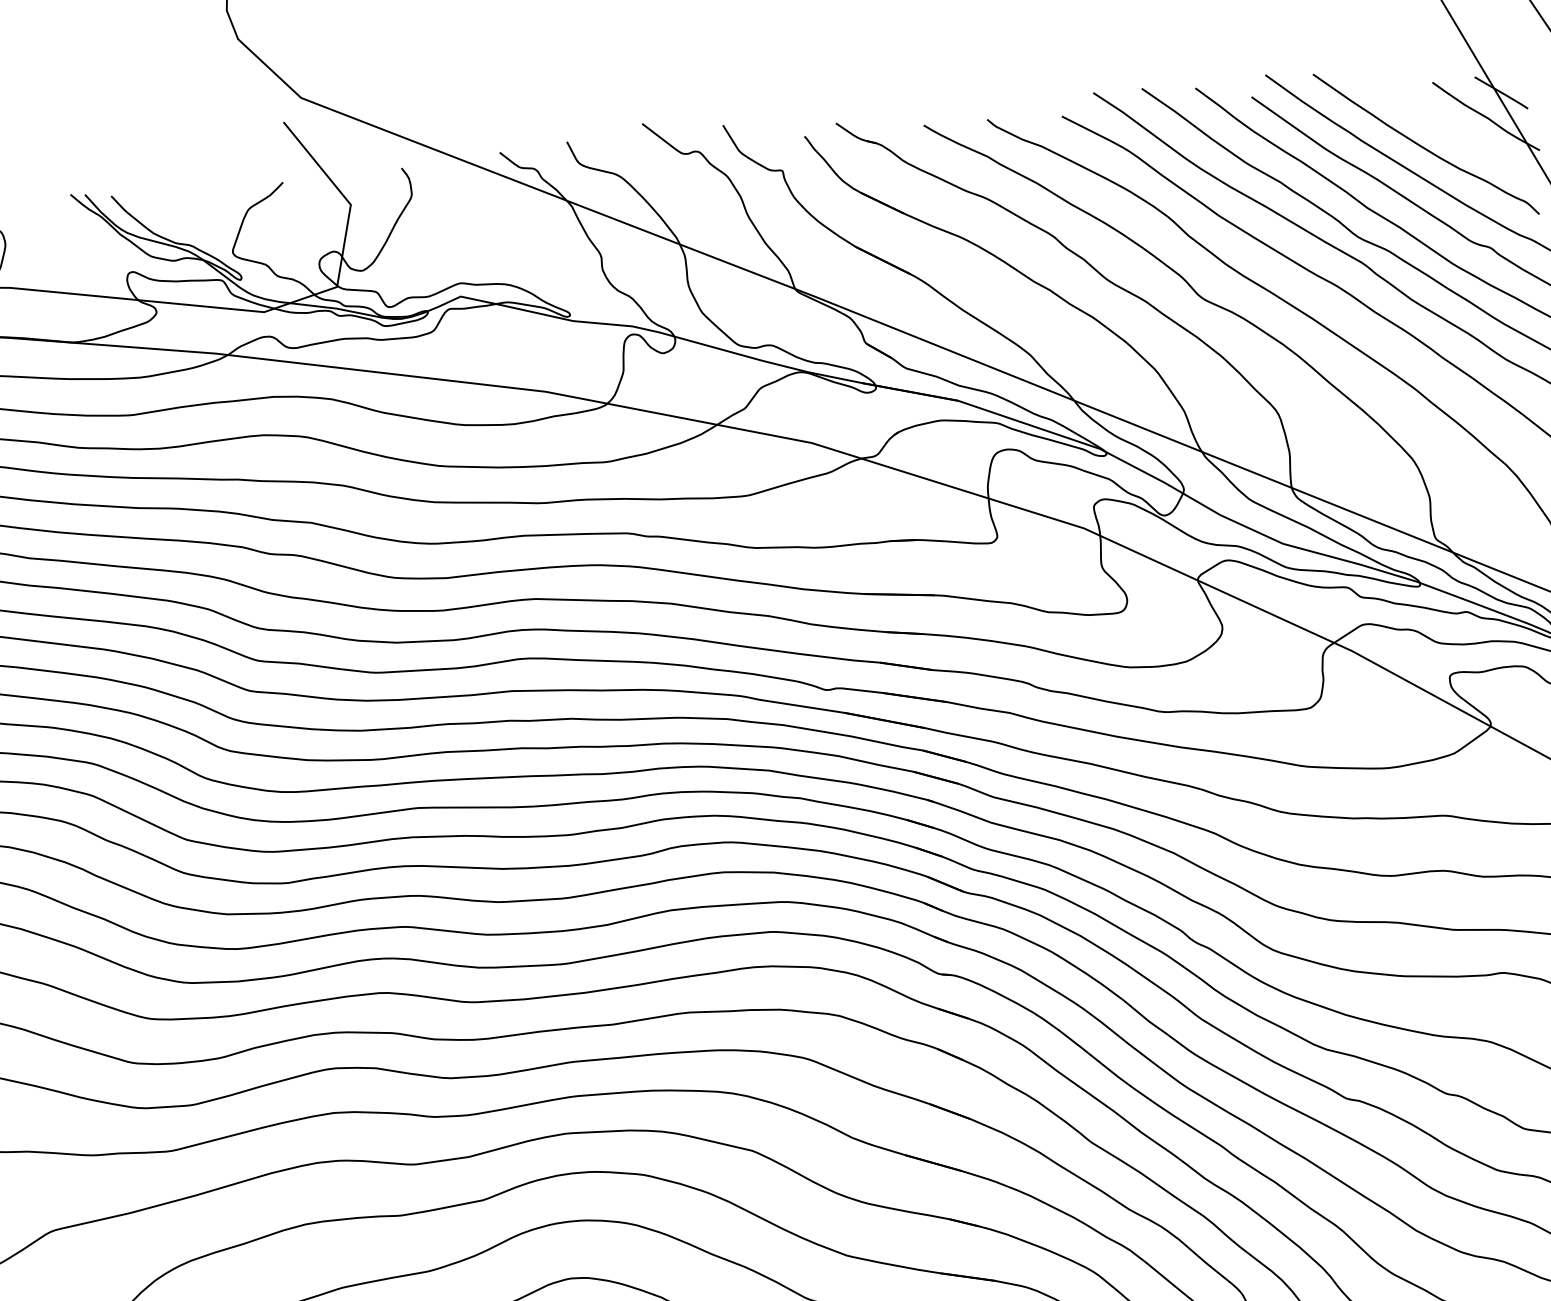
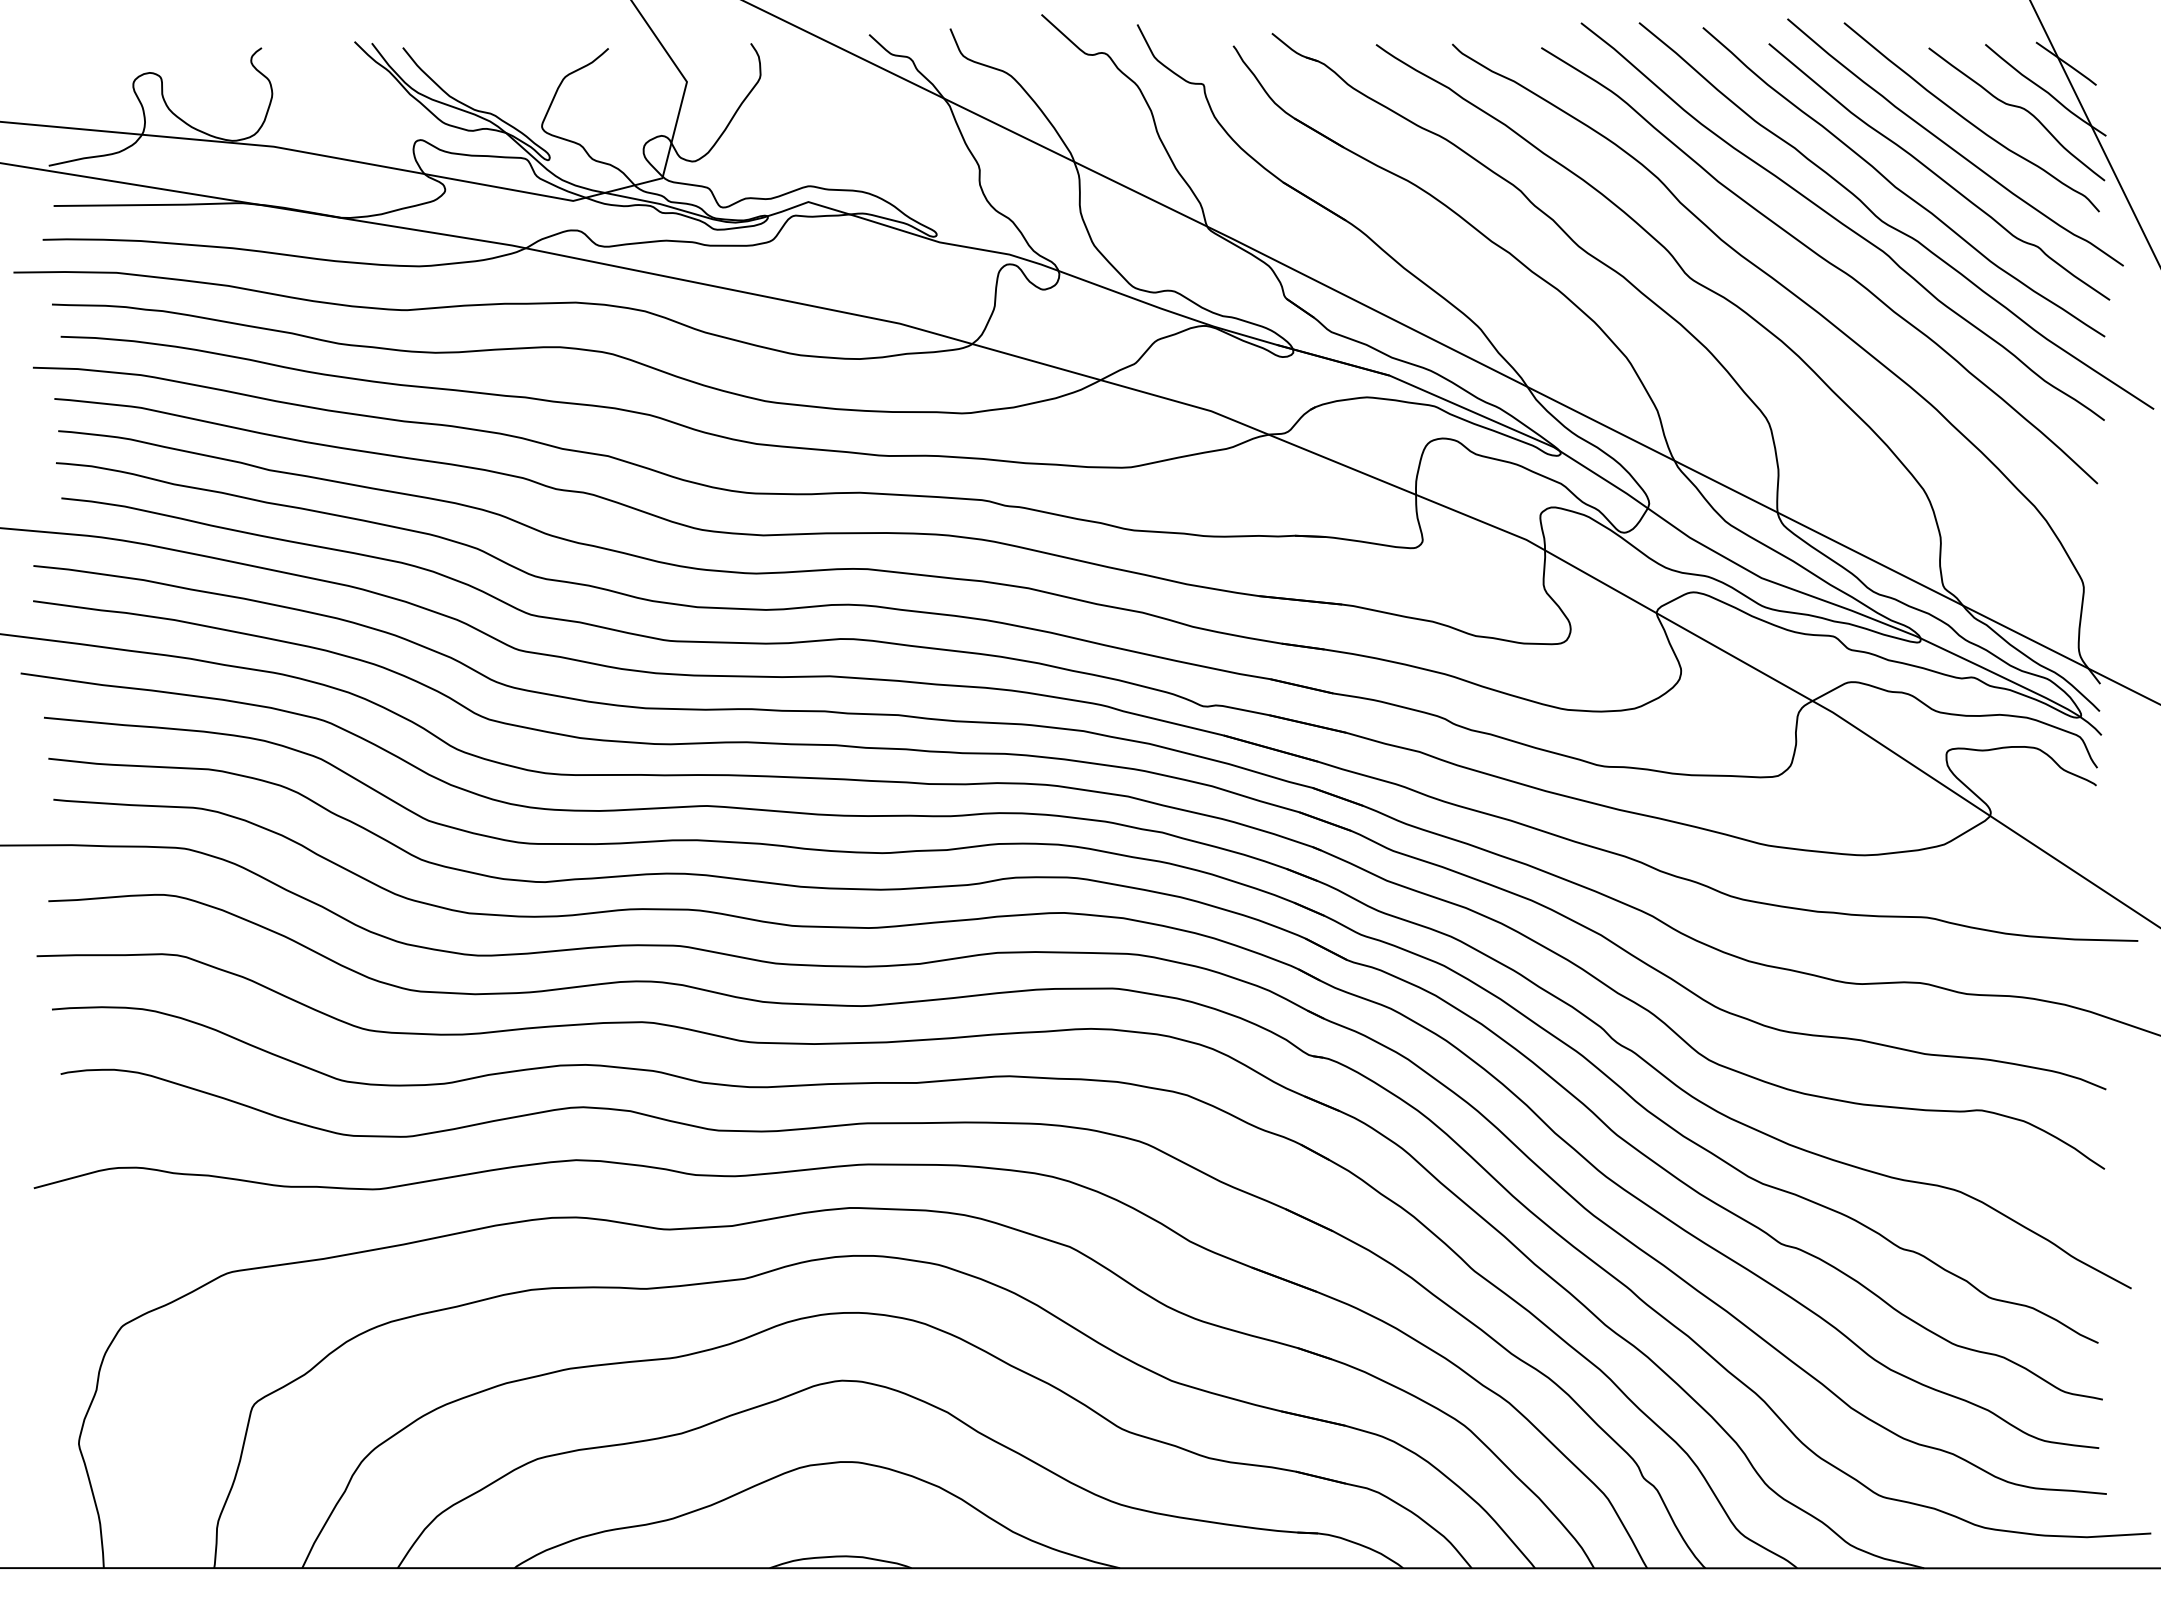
curve: (1465, 133) -> (2019, 108), added

